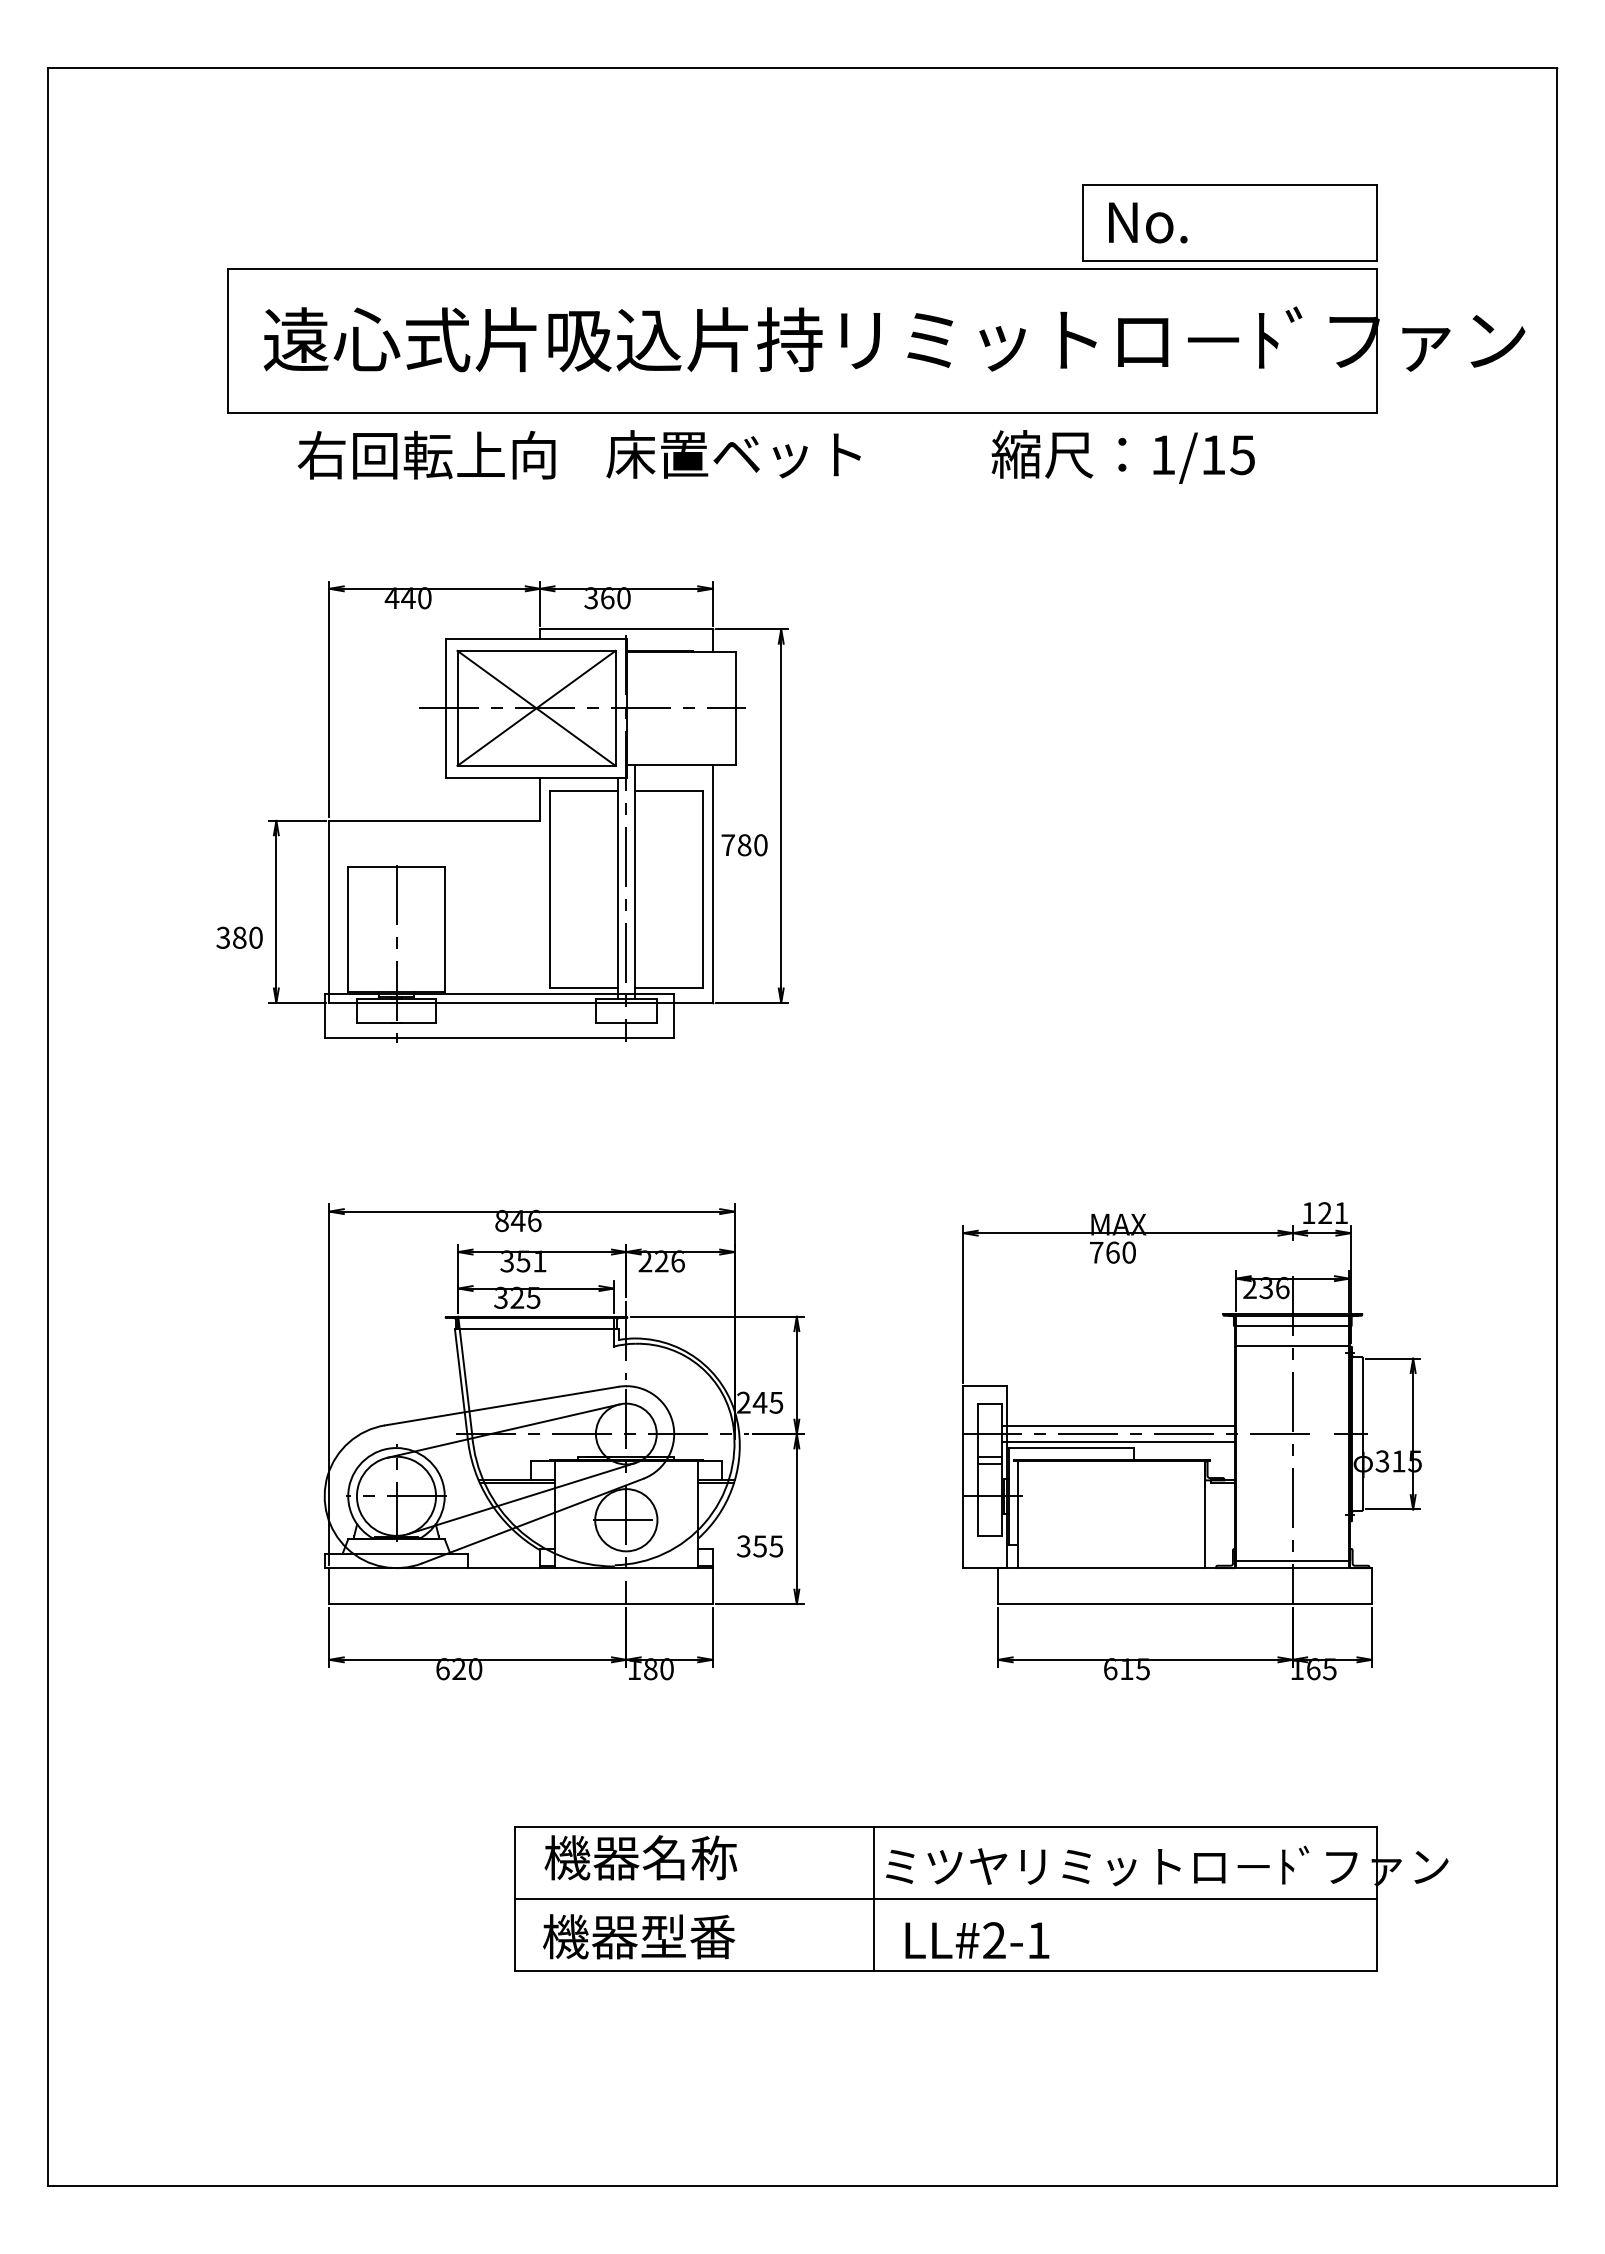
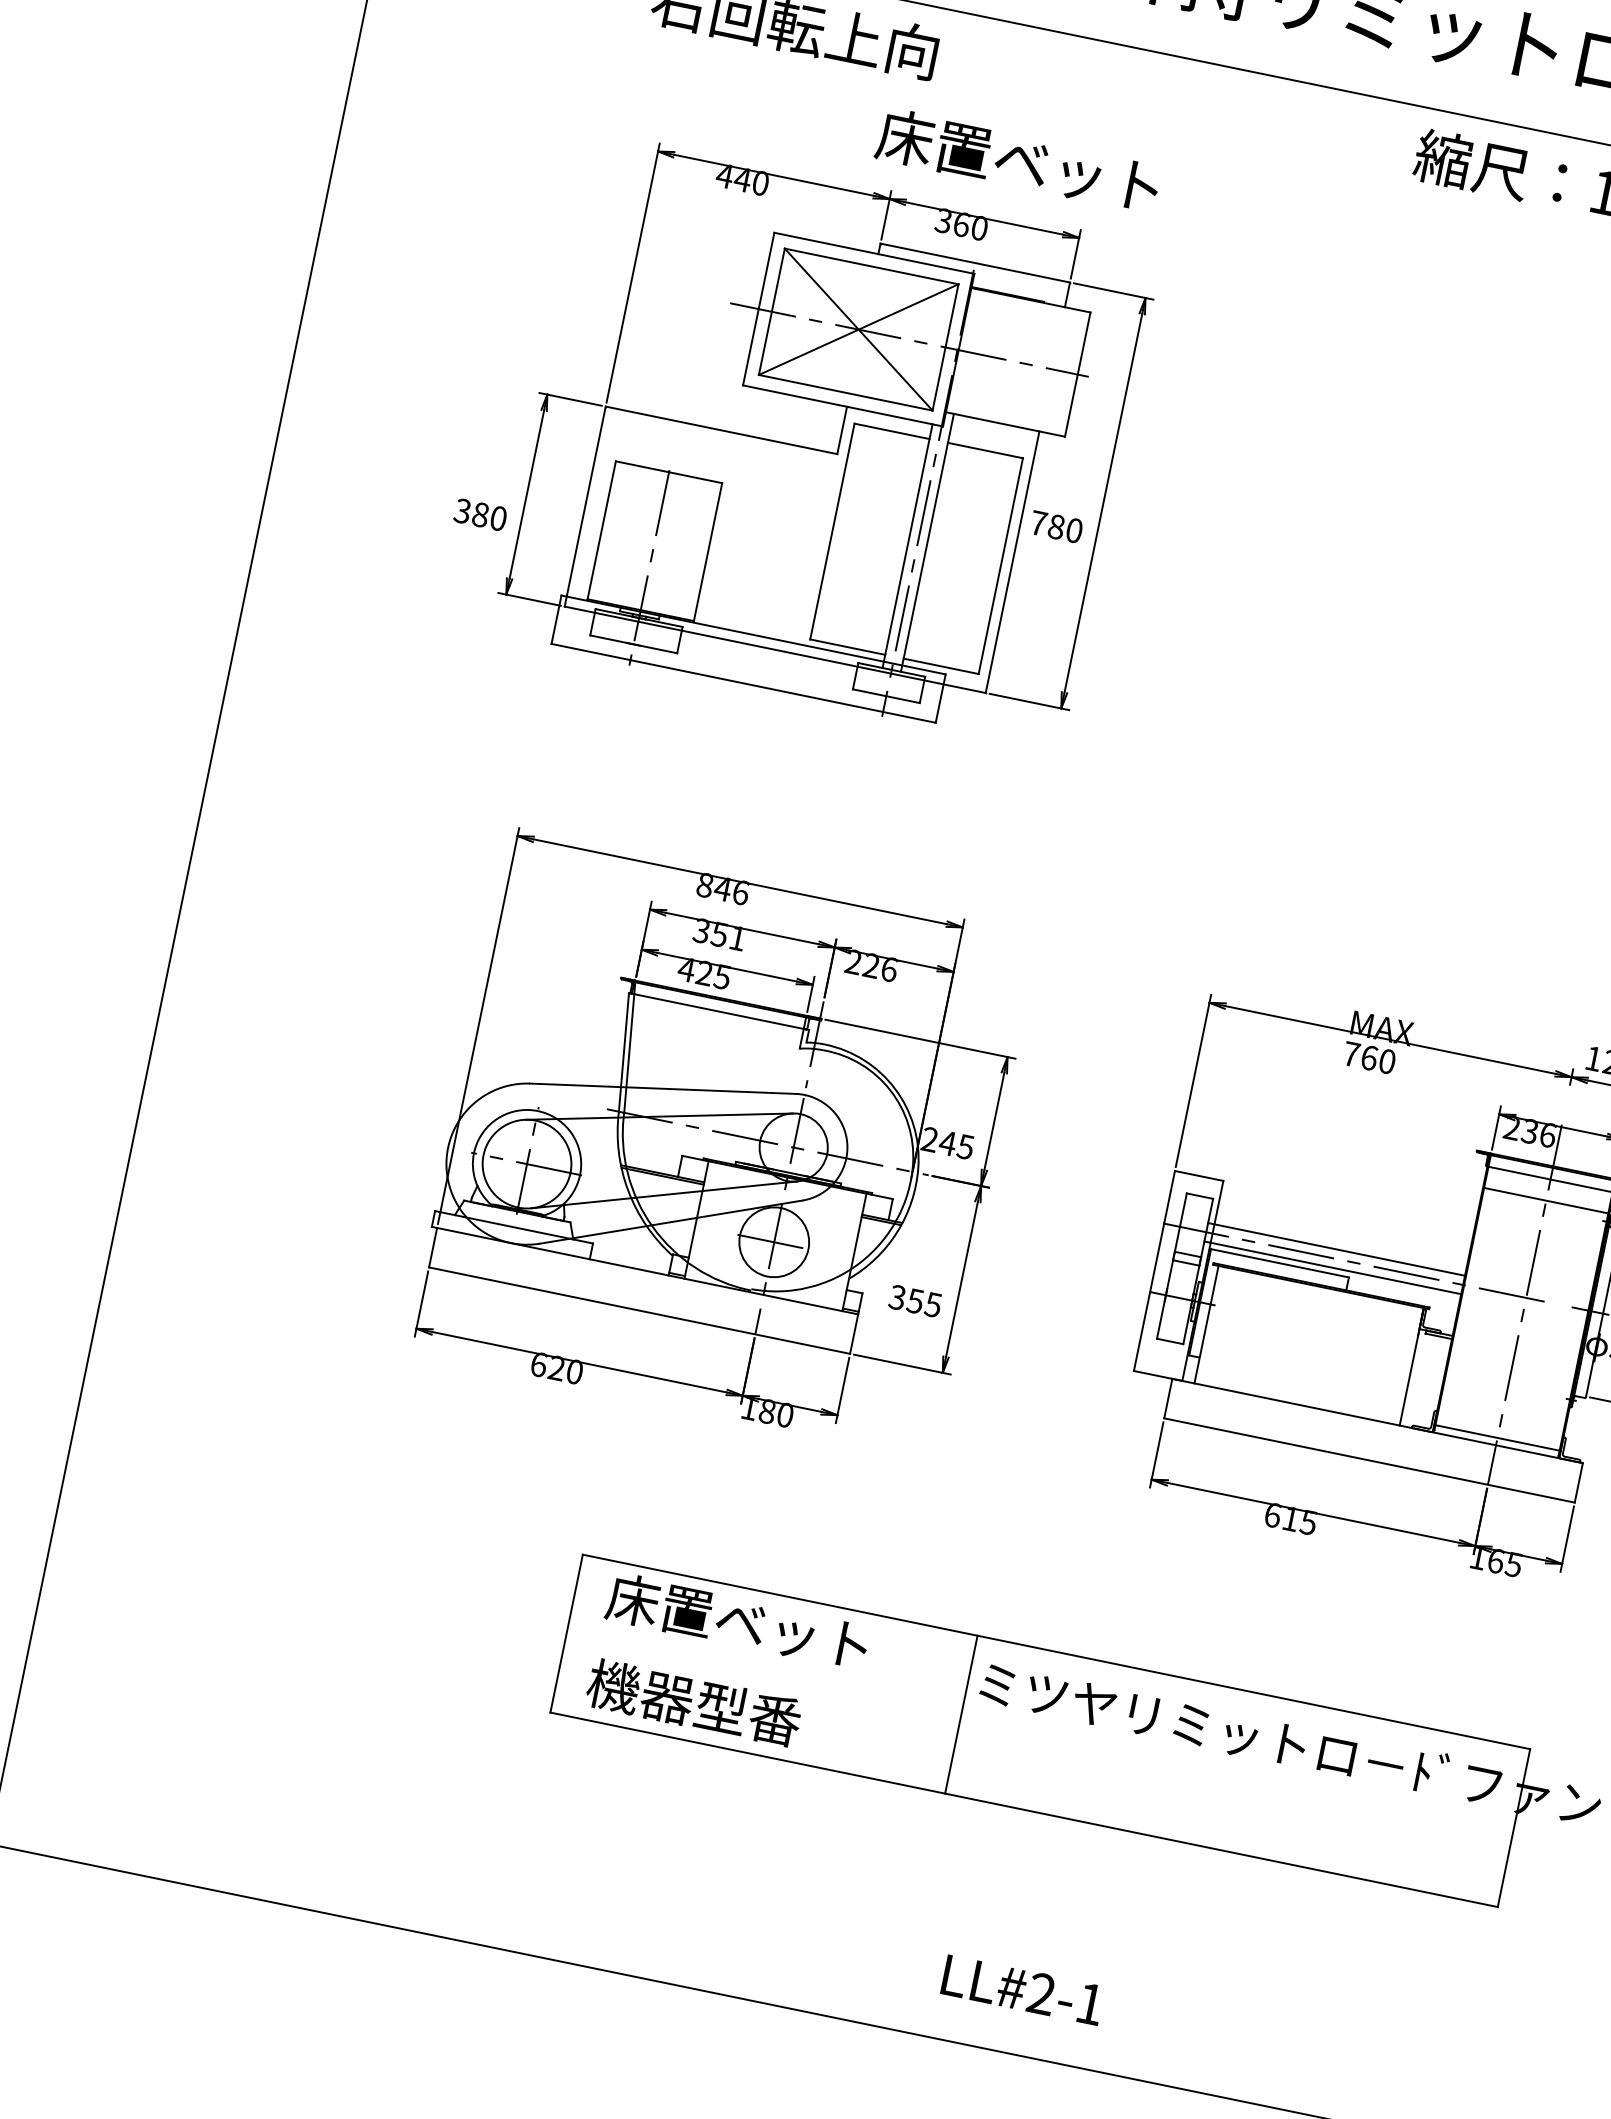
text: (733, 454) -> (1018, 160), moved
text: (500, 1297) -> (686, 969), 325 -> 425
text: (662, 1857) -> (737, 1621), 機器名称 -> 床置ベット
line: (946, 1899) -> (1040, 1731), removed
text: (977, 1940) -> (1023, 1990), moved

